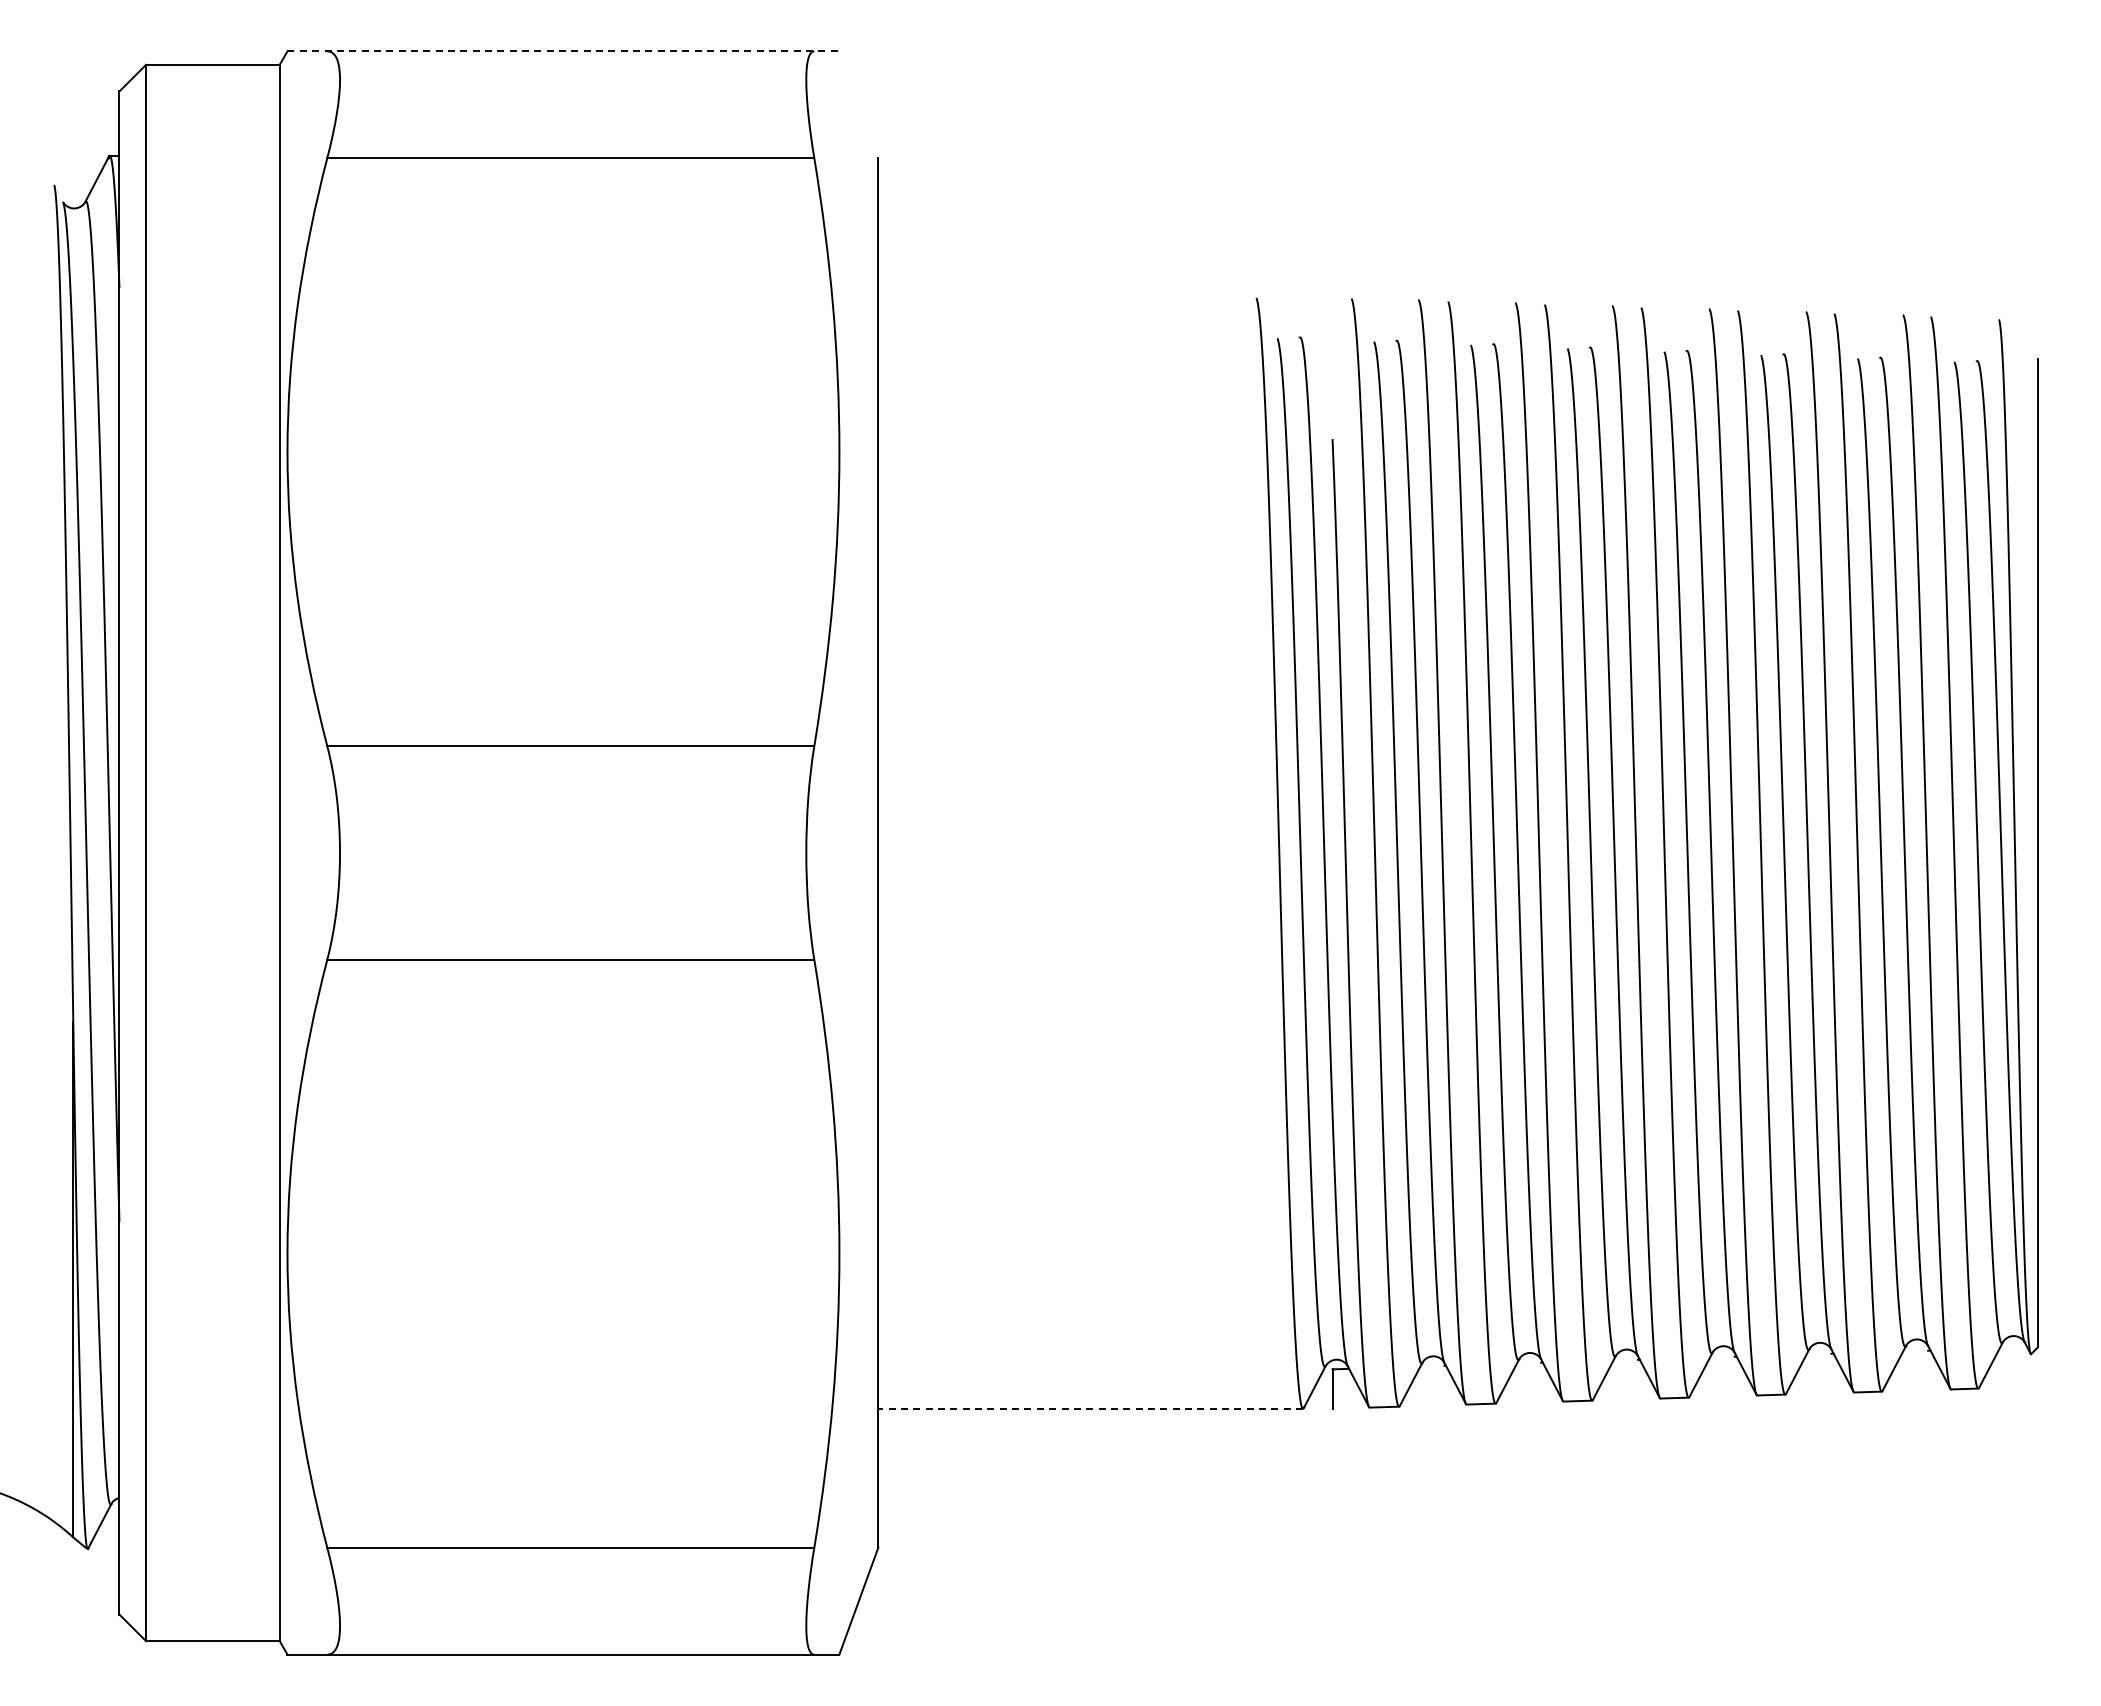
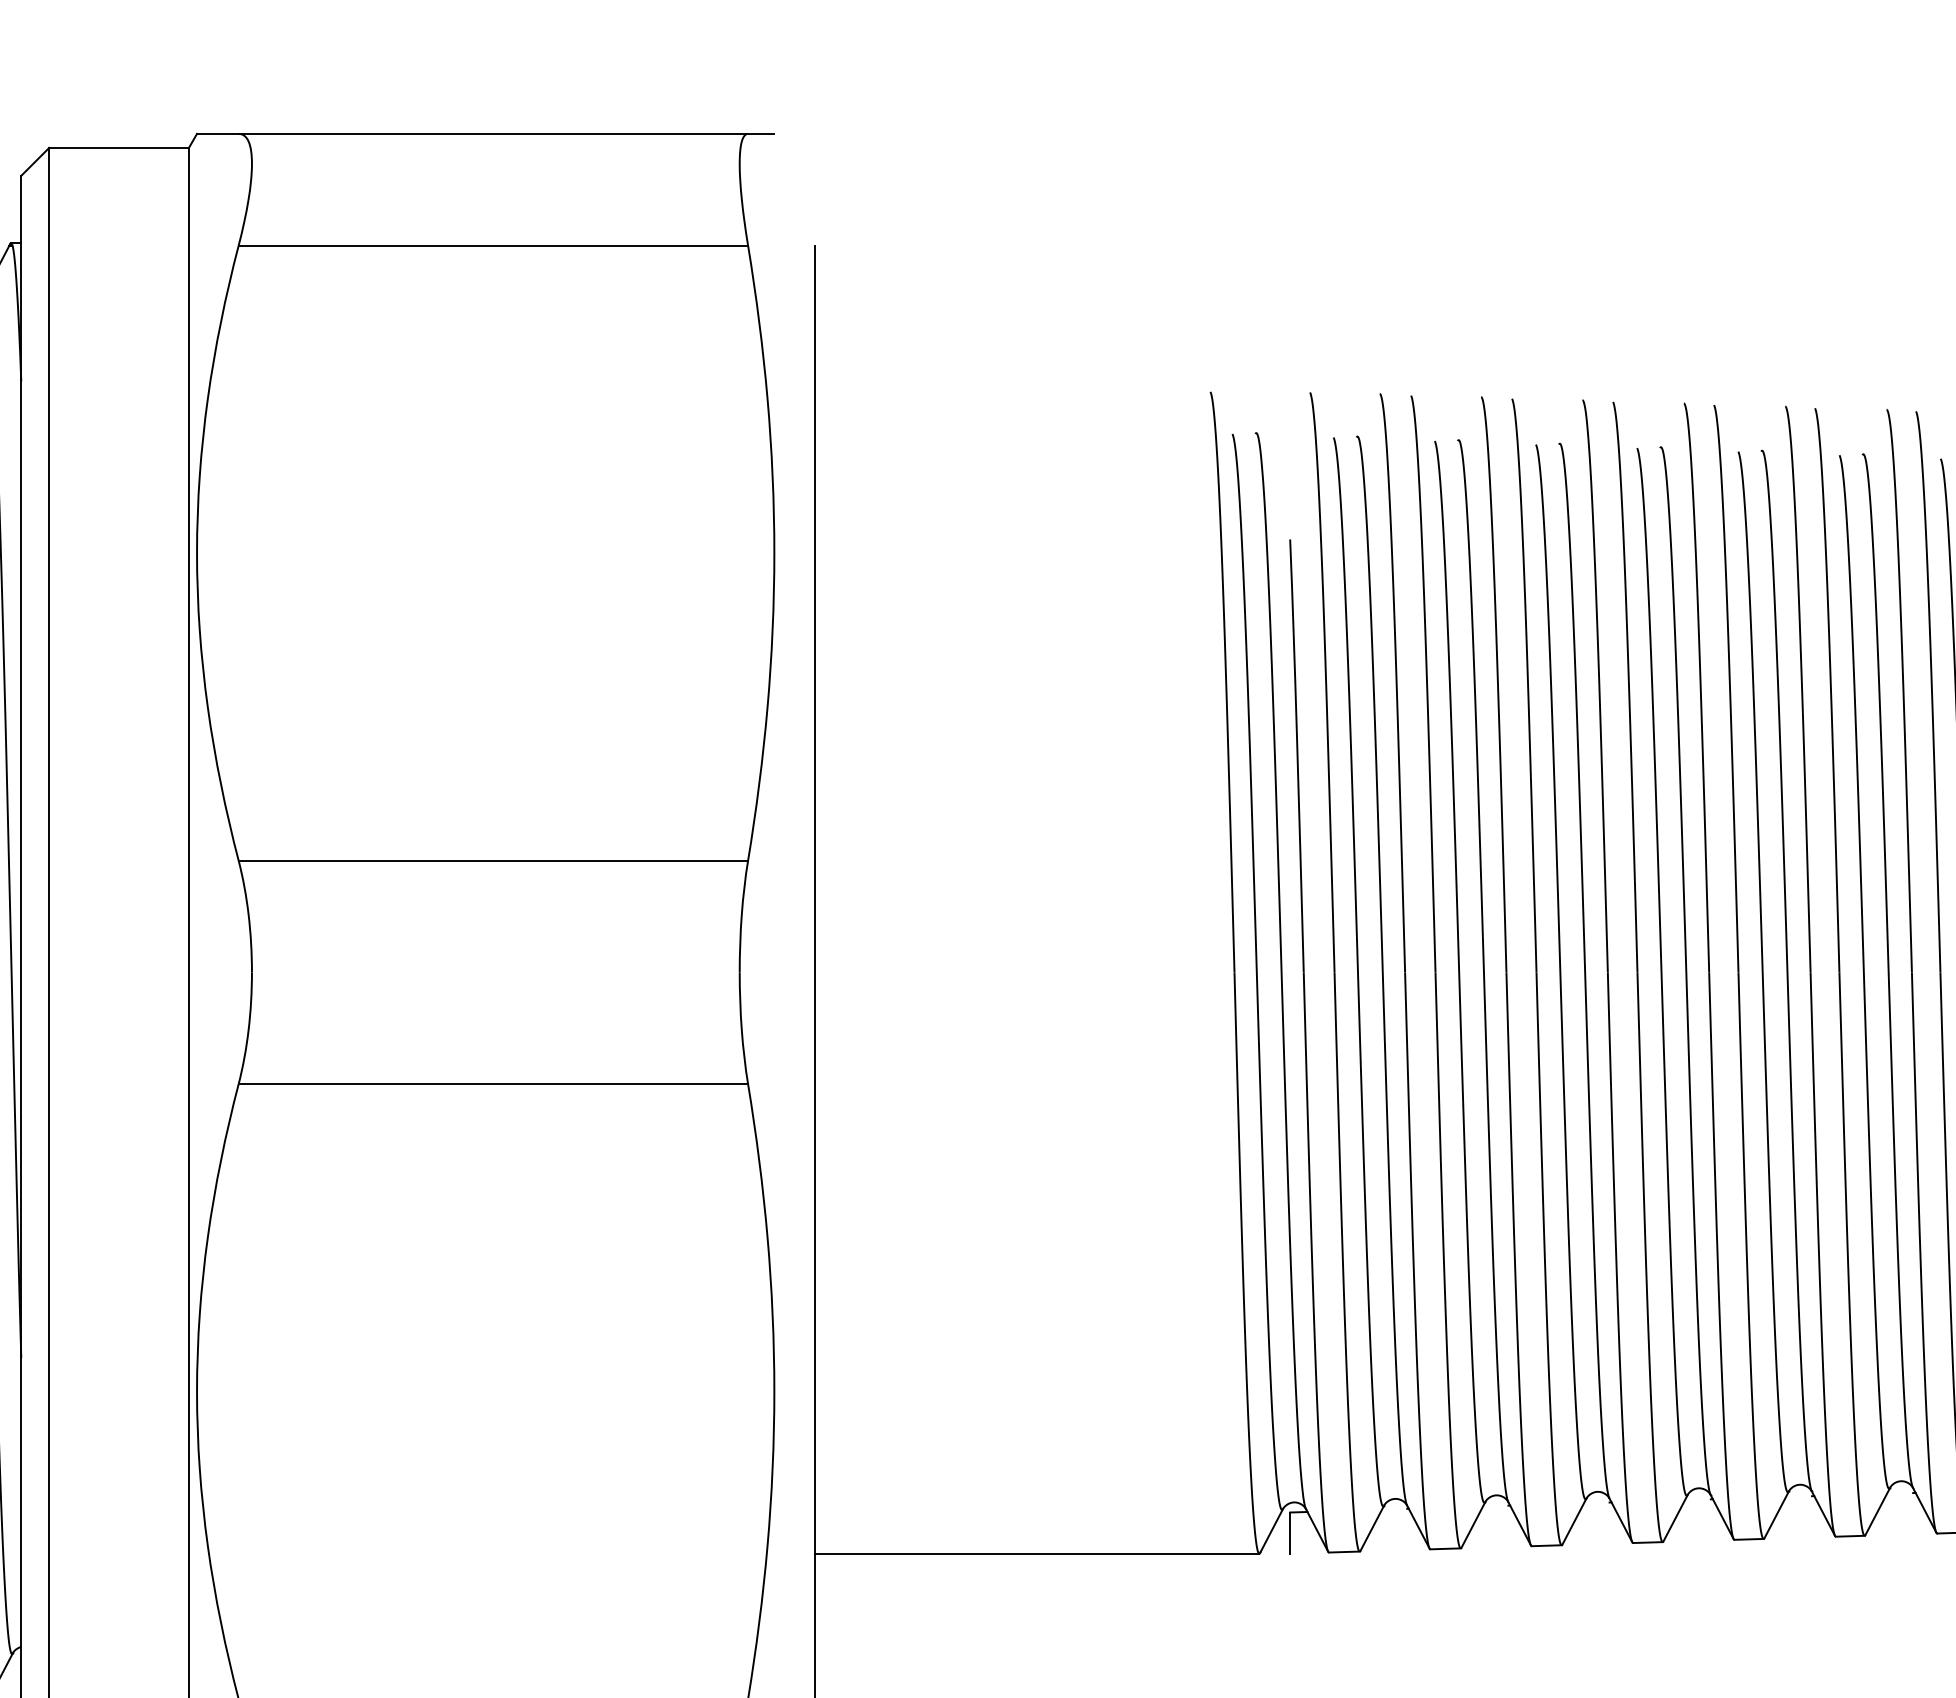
line: (563, 51) -> (485, 134), dashed -> solid
line: (1090, 1408) -> (1036, 1553), dashed -> solid

